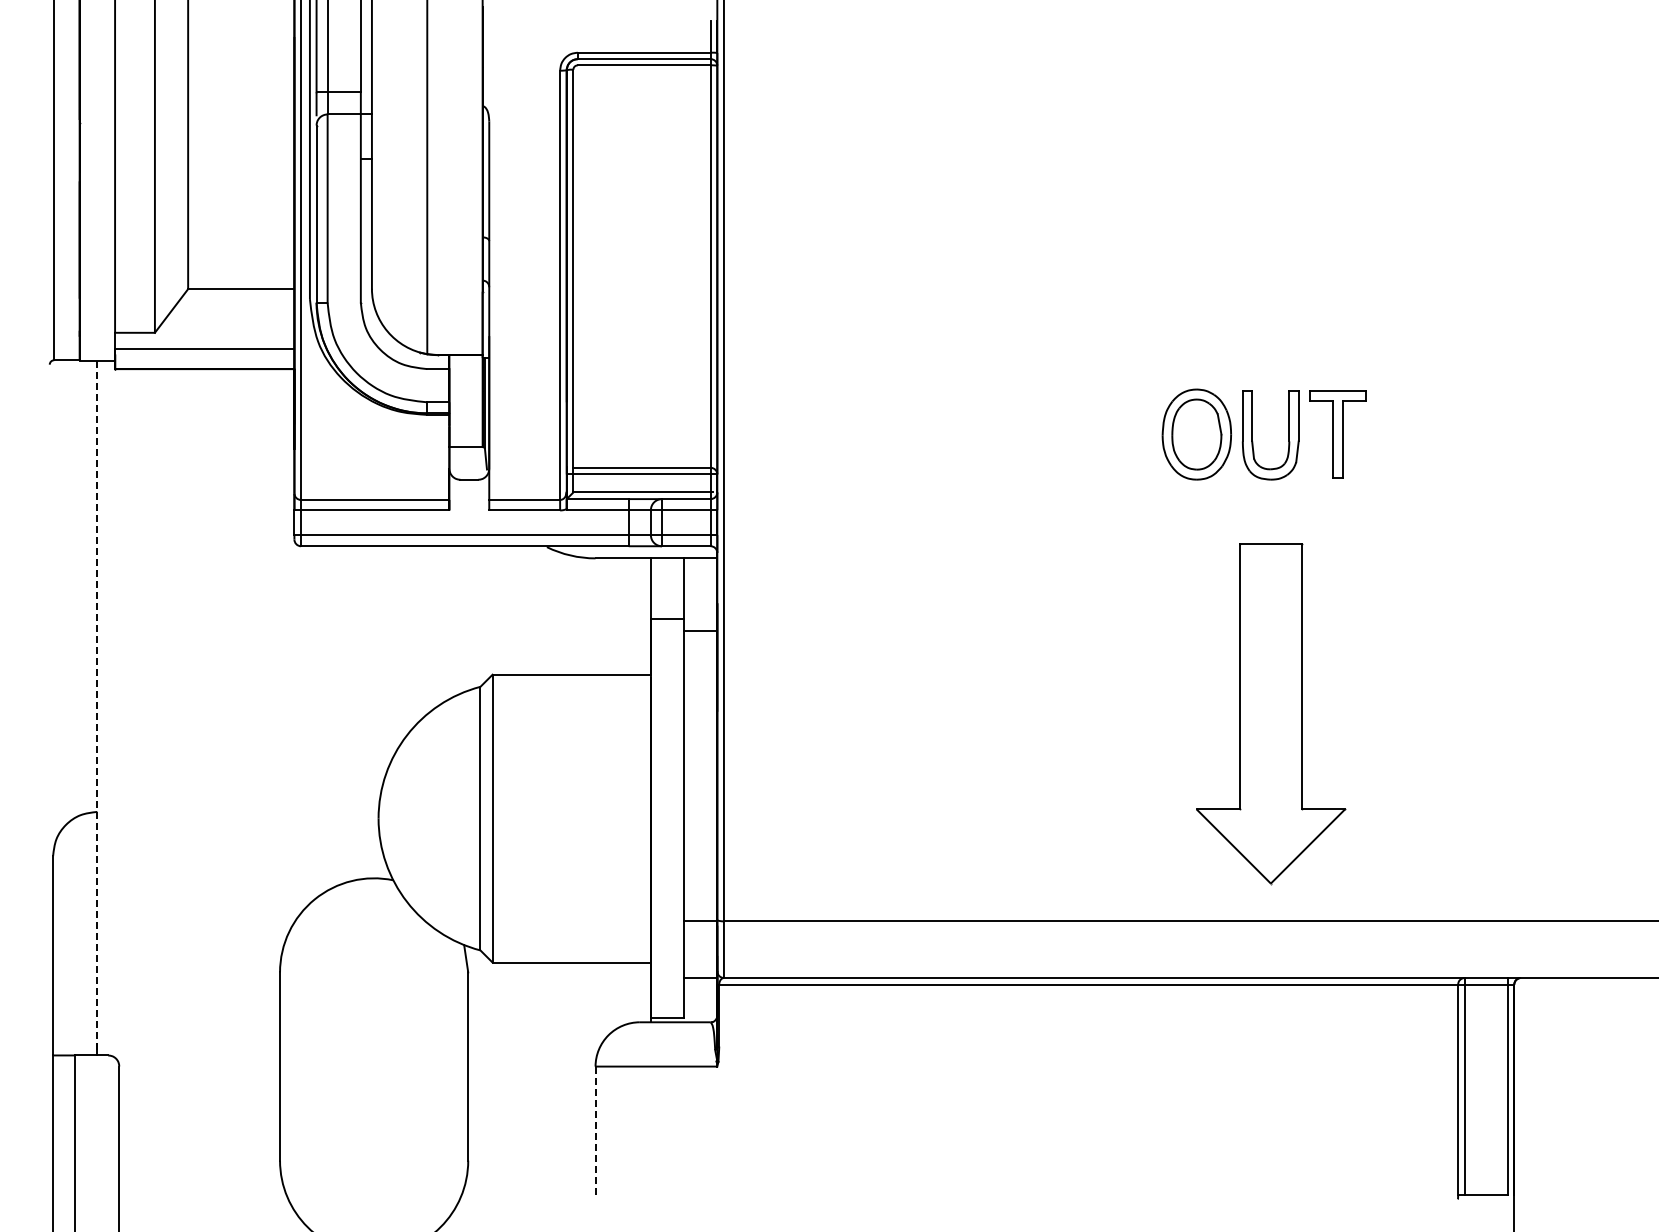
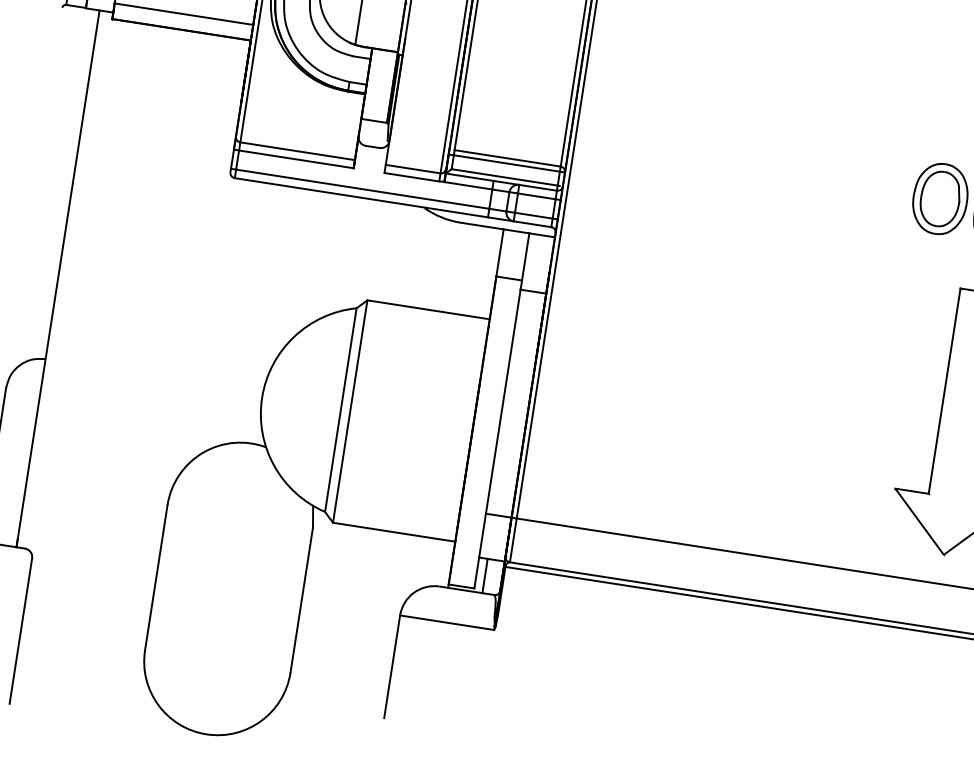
line: (97, 708) -> (58, 279), dashed -> solid
line: (695, 999) -> (485, 575), added
line: (595, 1133) -> (392, 667), dashed -> solid

